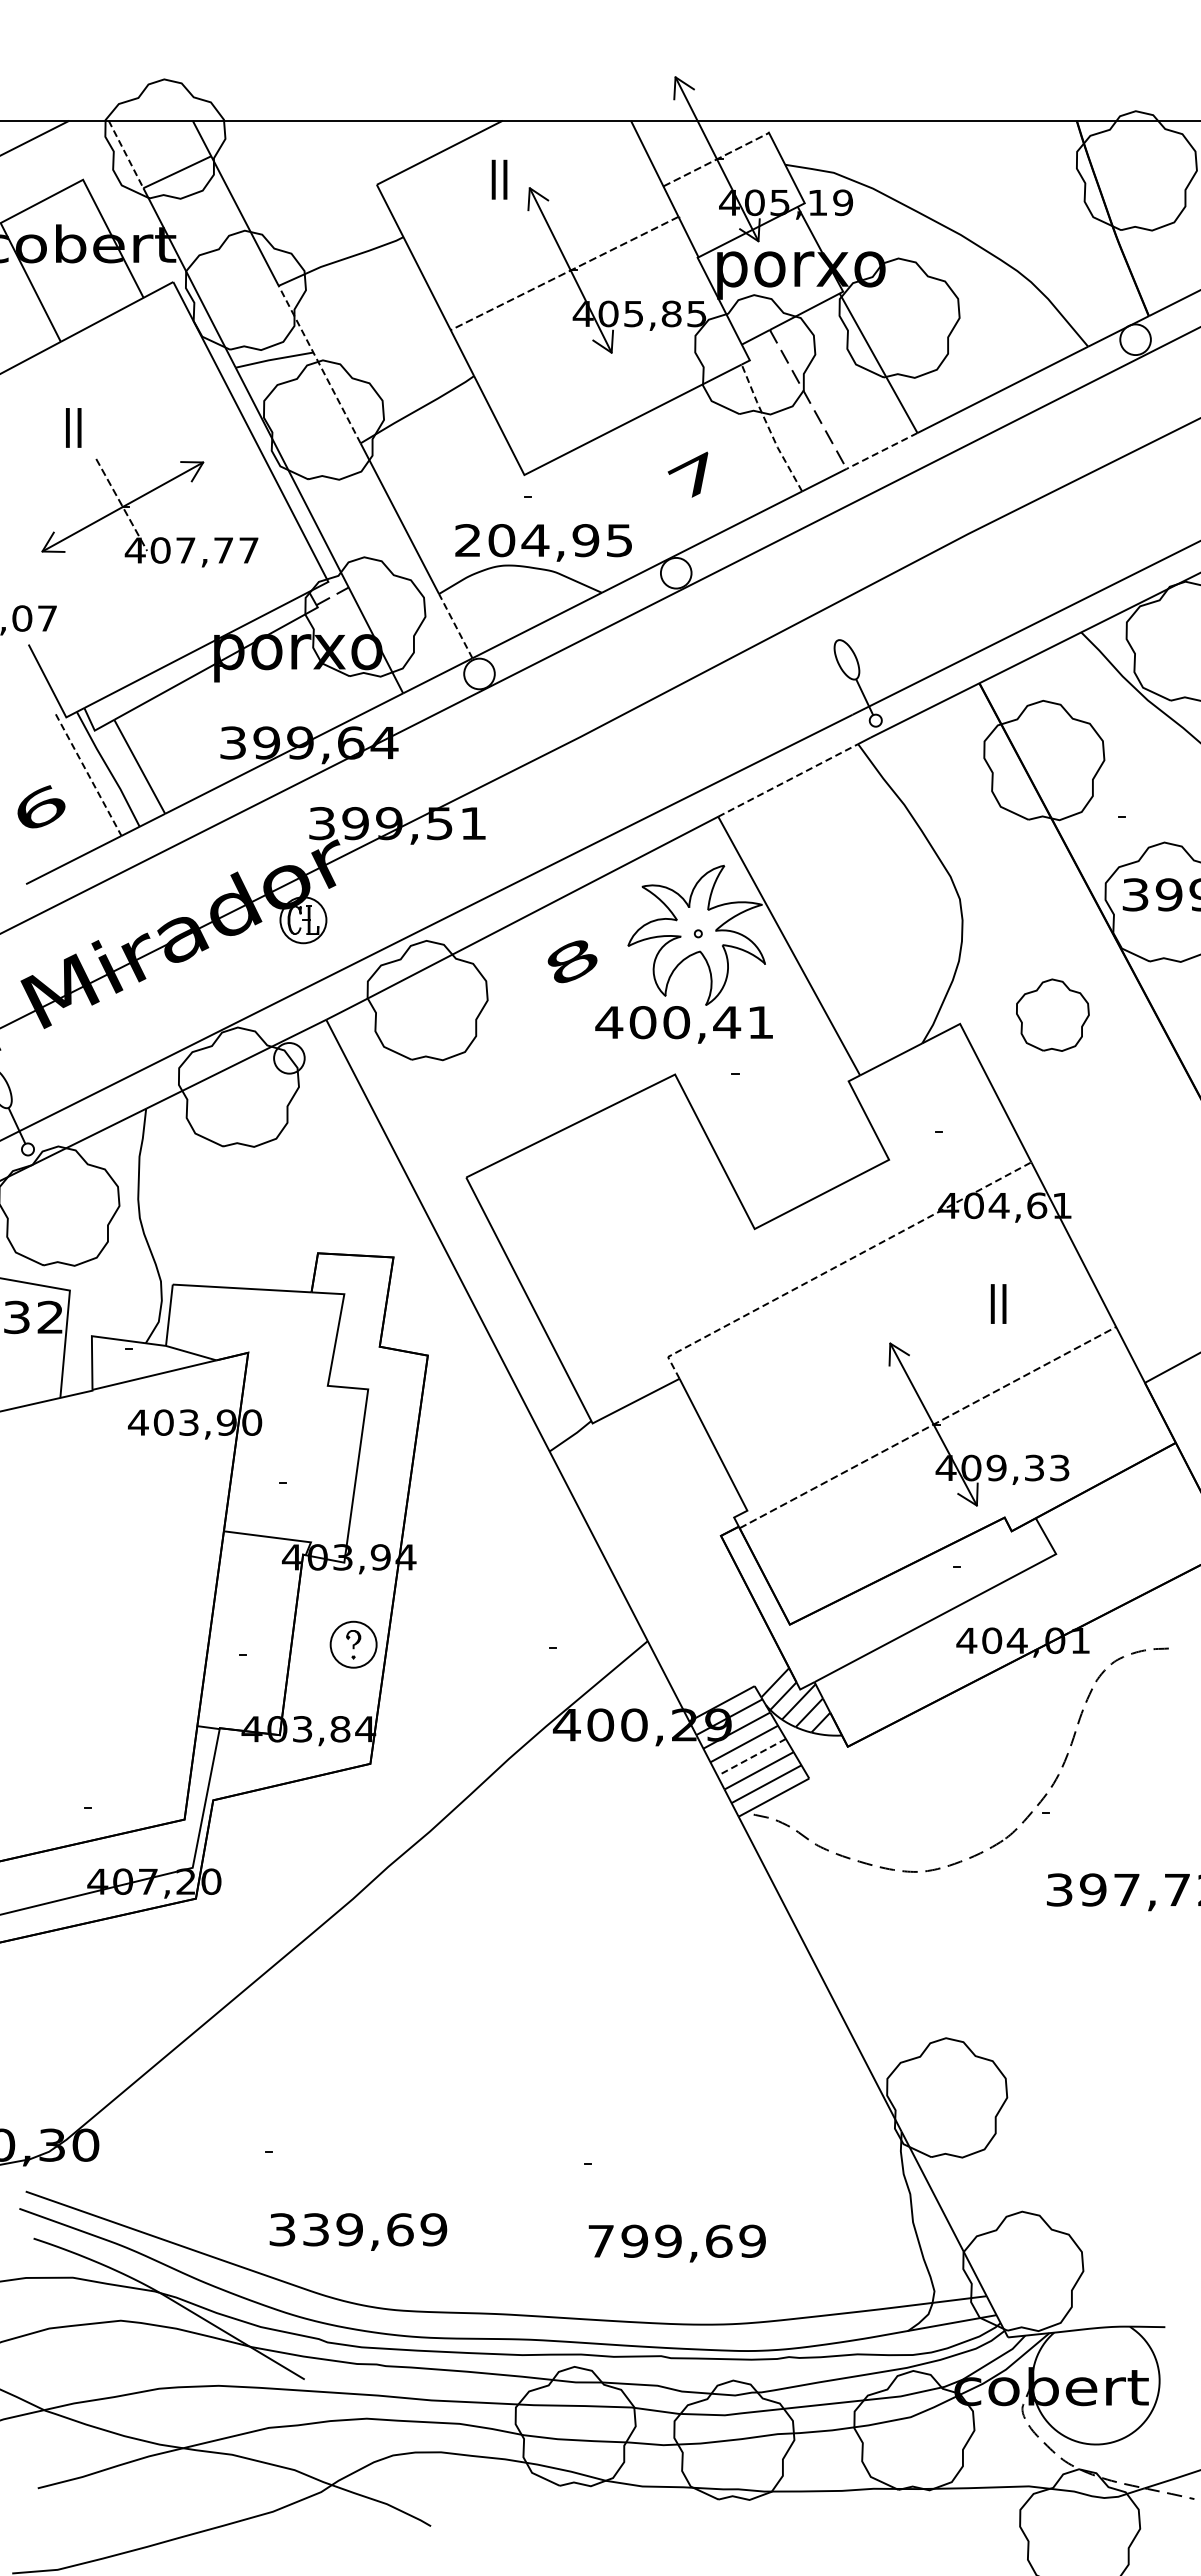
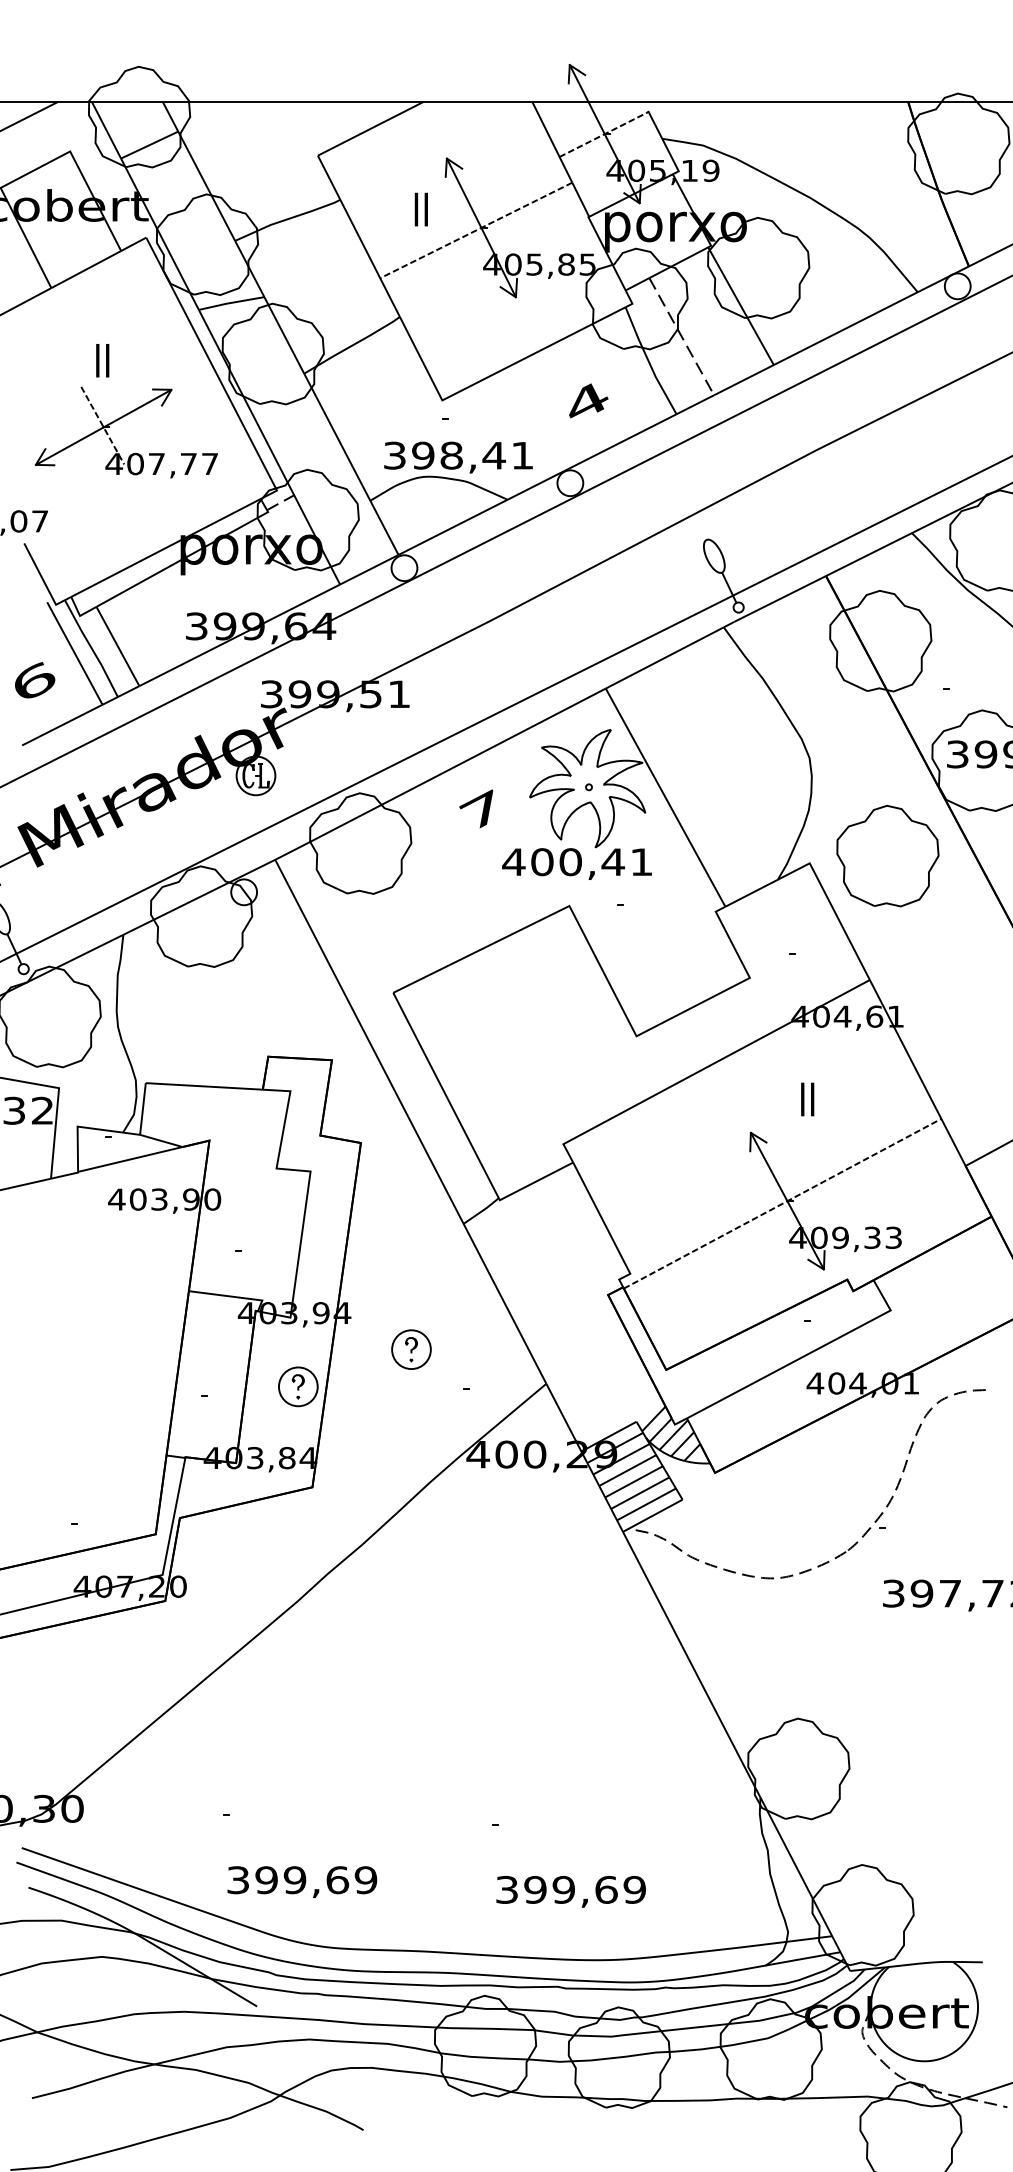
line: (126, 154) -> (106, 130), dashed -> solid
text: (499, 179) -> (421, 209), moved
line: (319, 364) -> (269, 307), dashed -> solid
text: (73, 427) -> (102, 360), moved
line: (769, 428) -> (649, 361), dashed -> solid
line: (882, 450) -> (744, 379), dashed -> solid
text: (694, 474) -> (585, 399), 7 -> 4
text: (543, 540) -> (458, 455), 204,95 -> 398,41
line: (455, 625) -> (384, 527), dashed -> solid
line: (88, 775) -> (74, 653), dashed -> solid
line: (788, 780) -> (665, 658), dashed -> solid
text: (570, 959) -> (481, 808), 8 -> 7
part: (1052, 1014) -> (887, 855), size x1.67
line: (838, 1265) -> (707, 1067), dashed -> solid
text: (998, 1303) -> (807, 1099), moved
part: (487, 1600) -> (411, 1349), added
line: (751, 1757) -> (633, 1481), dashed -> solid
text: (315, 2229) -> (266, 1879), 339,69 -> 399,69
text: (600, 2240) -> (506, 1889), 799,69 -> 399,69

